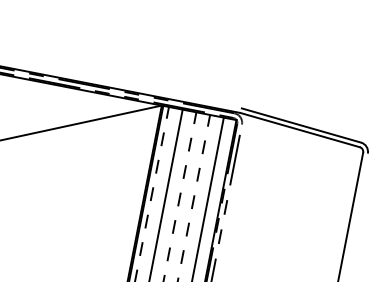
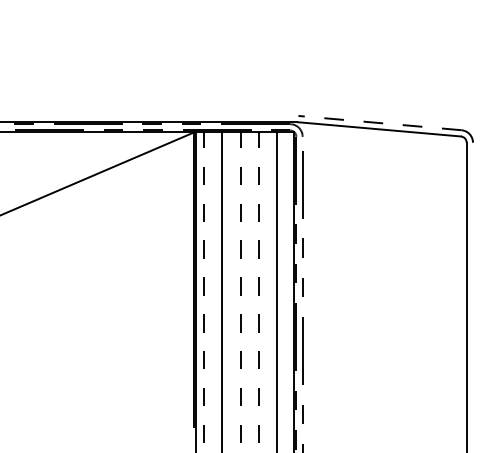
line: (301, 125) -> (379, 123), solid -> dashed

